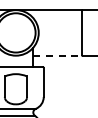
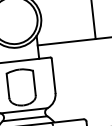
line: (57, 55) -> (66, 42), dashed -> solid

